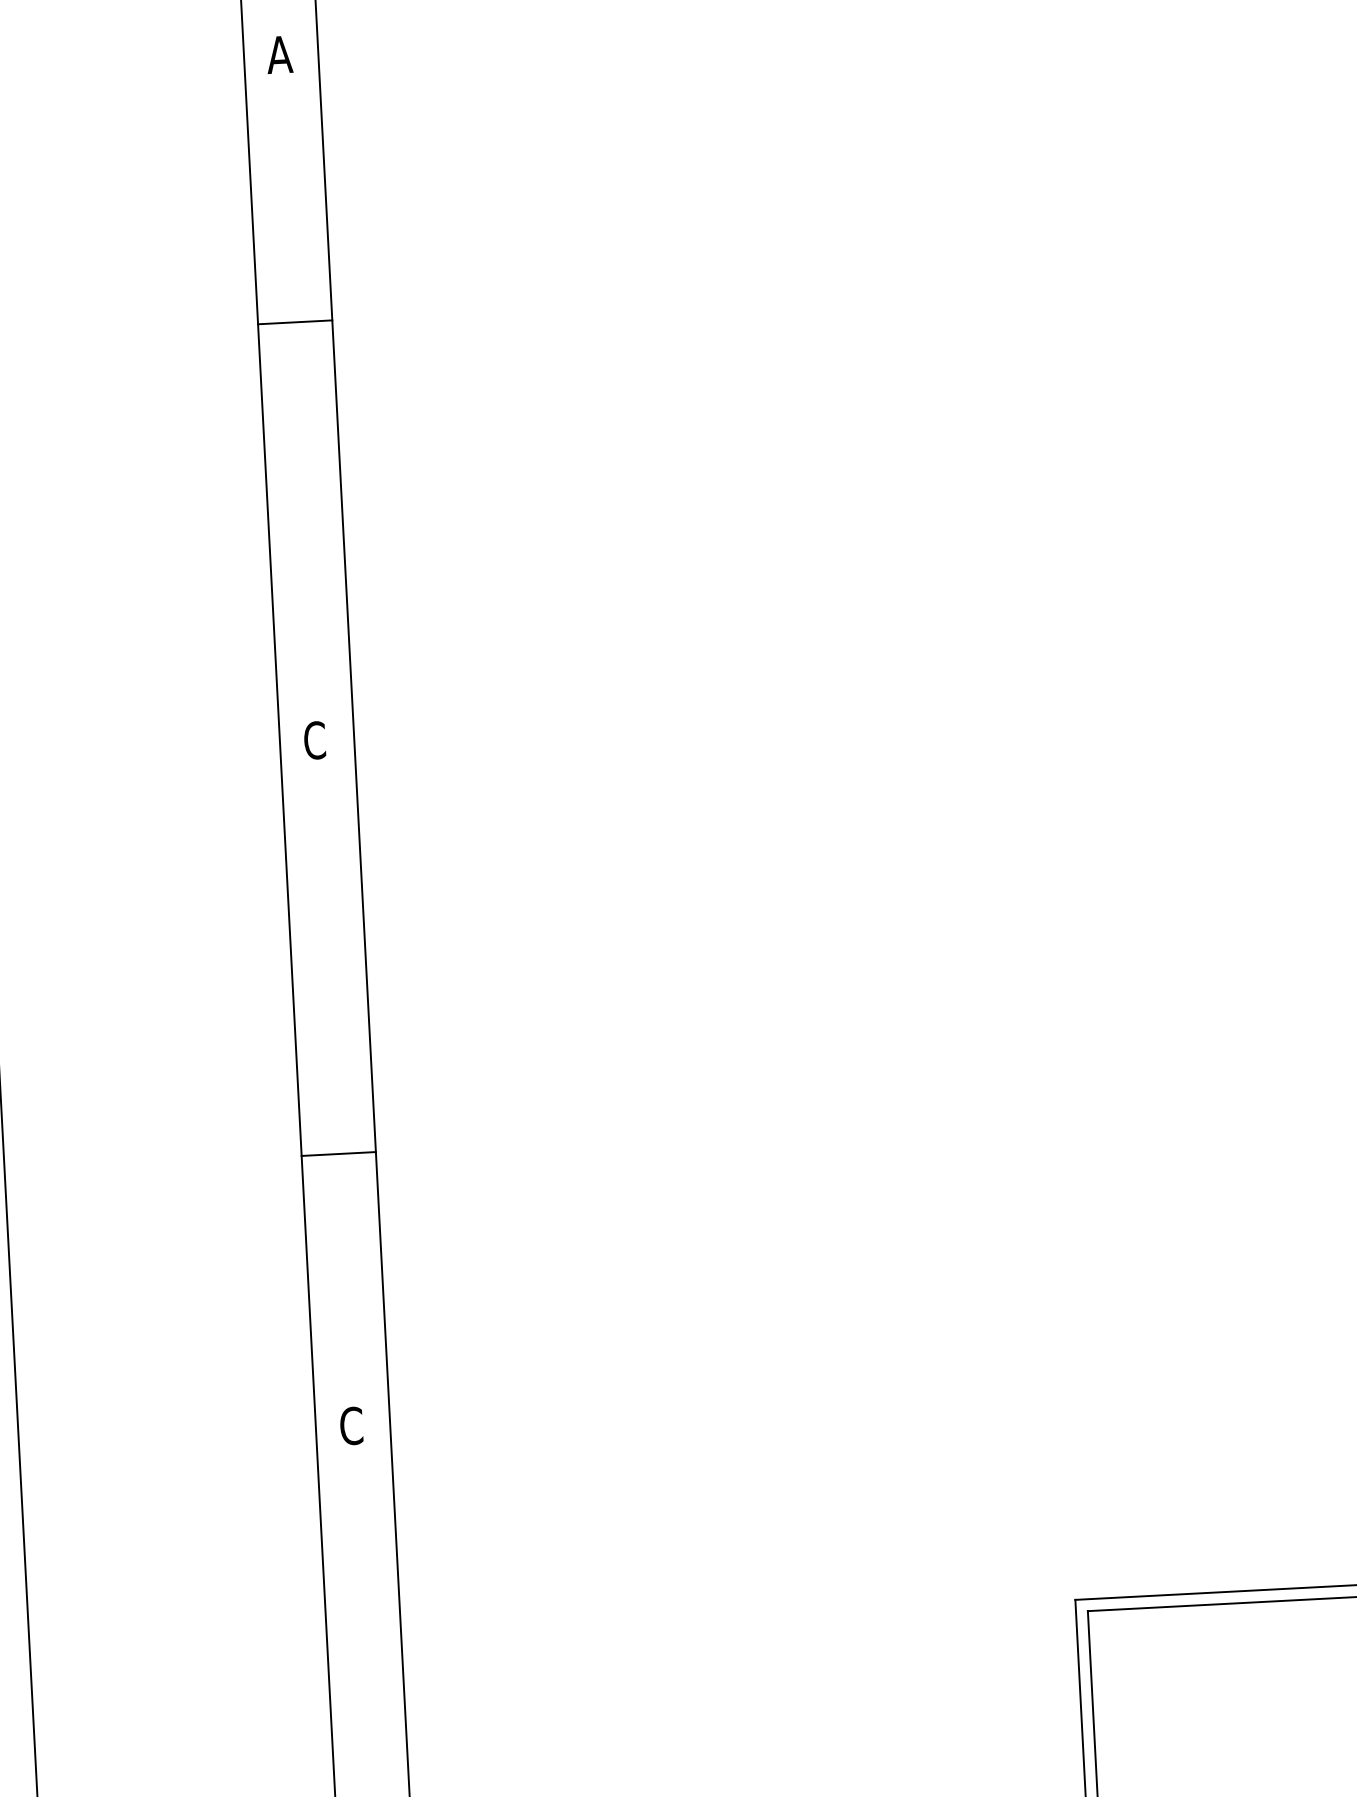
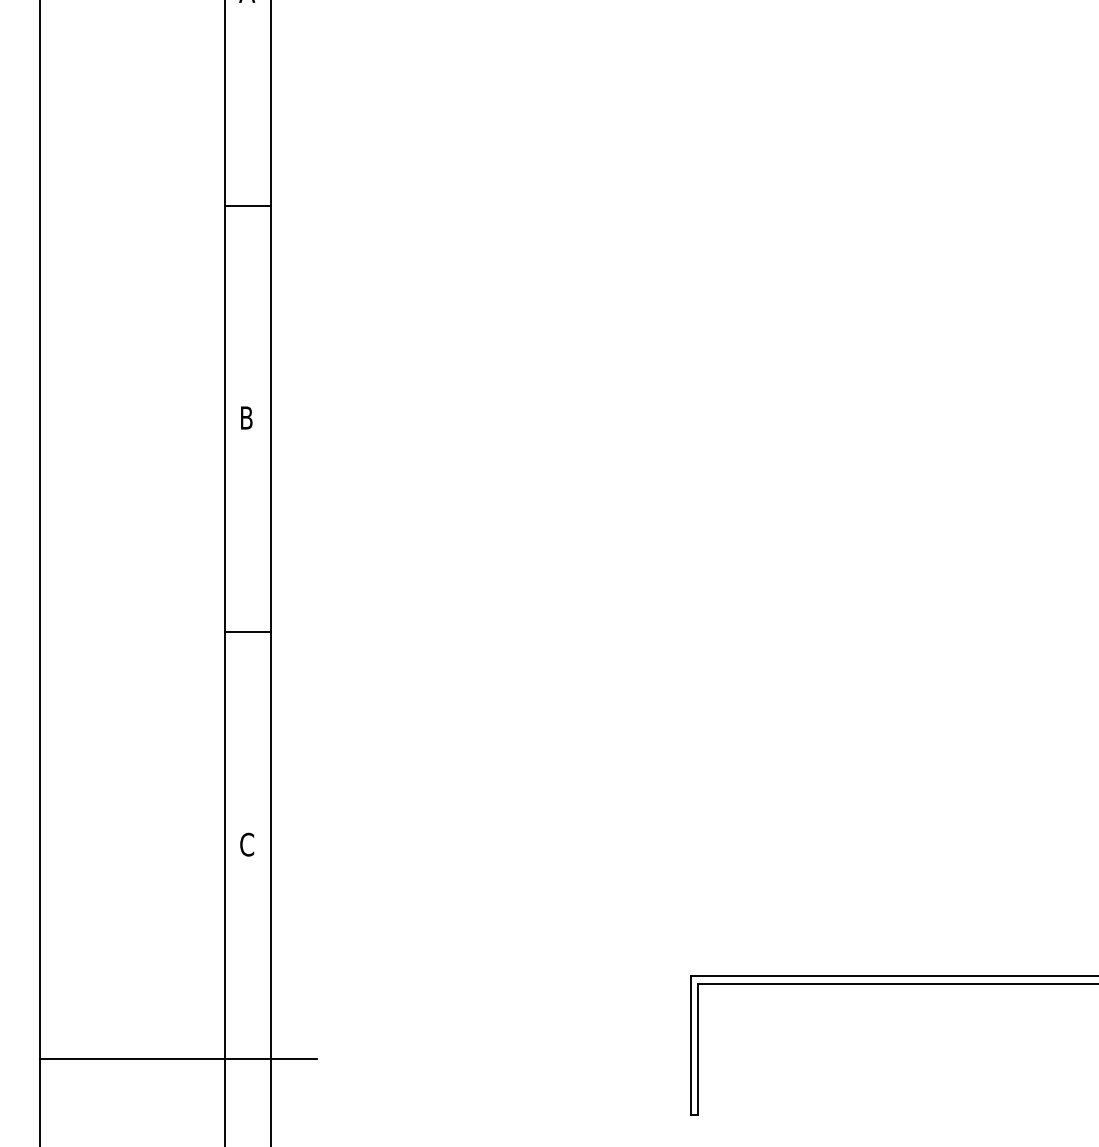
line: (294, 321) -> (247, 205), moved
text: (314, 739) -> (246, 417), C -> B
line: (337, 1154) -> (247, 632), moved
line: (259, 1776) -> (178, 1059), added

